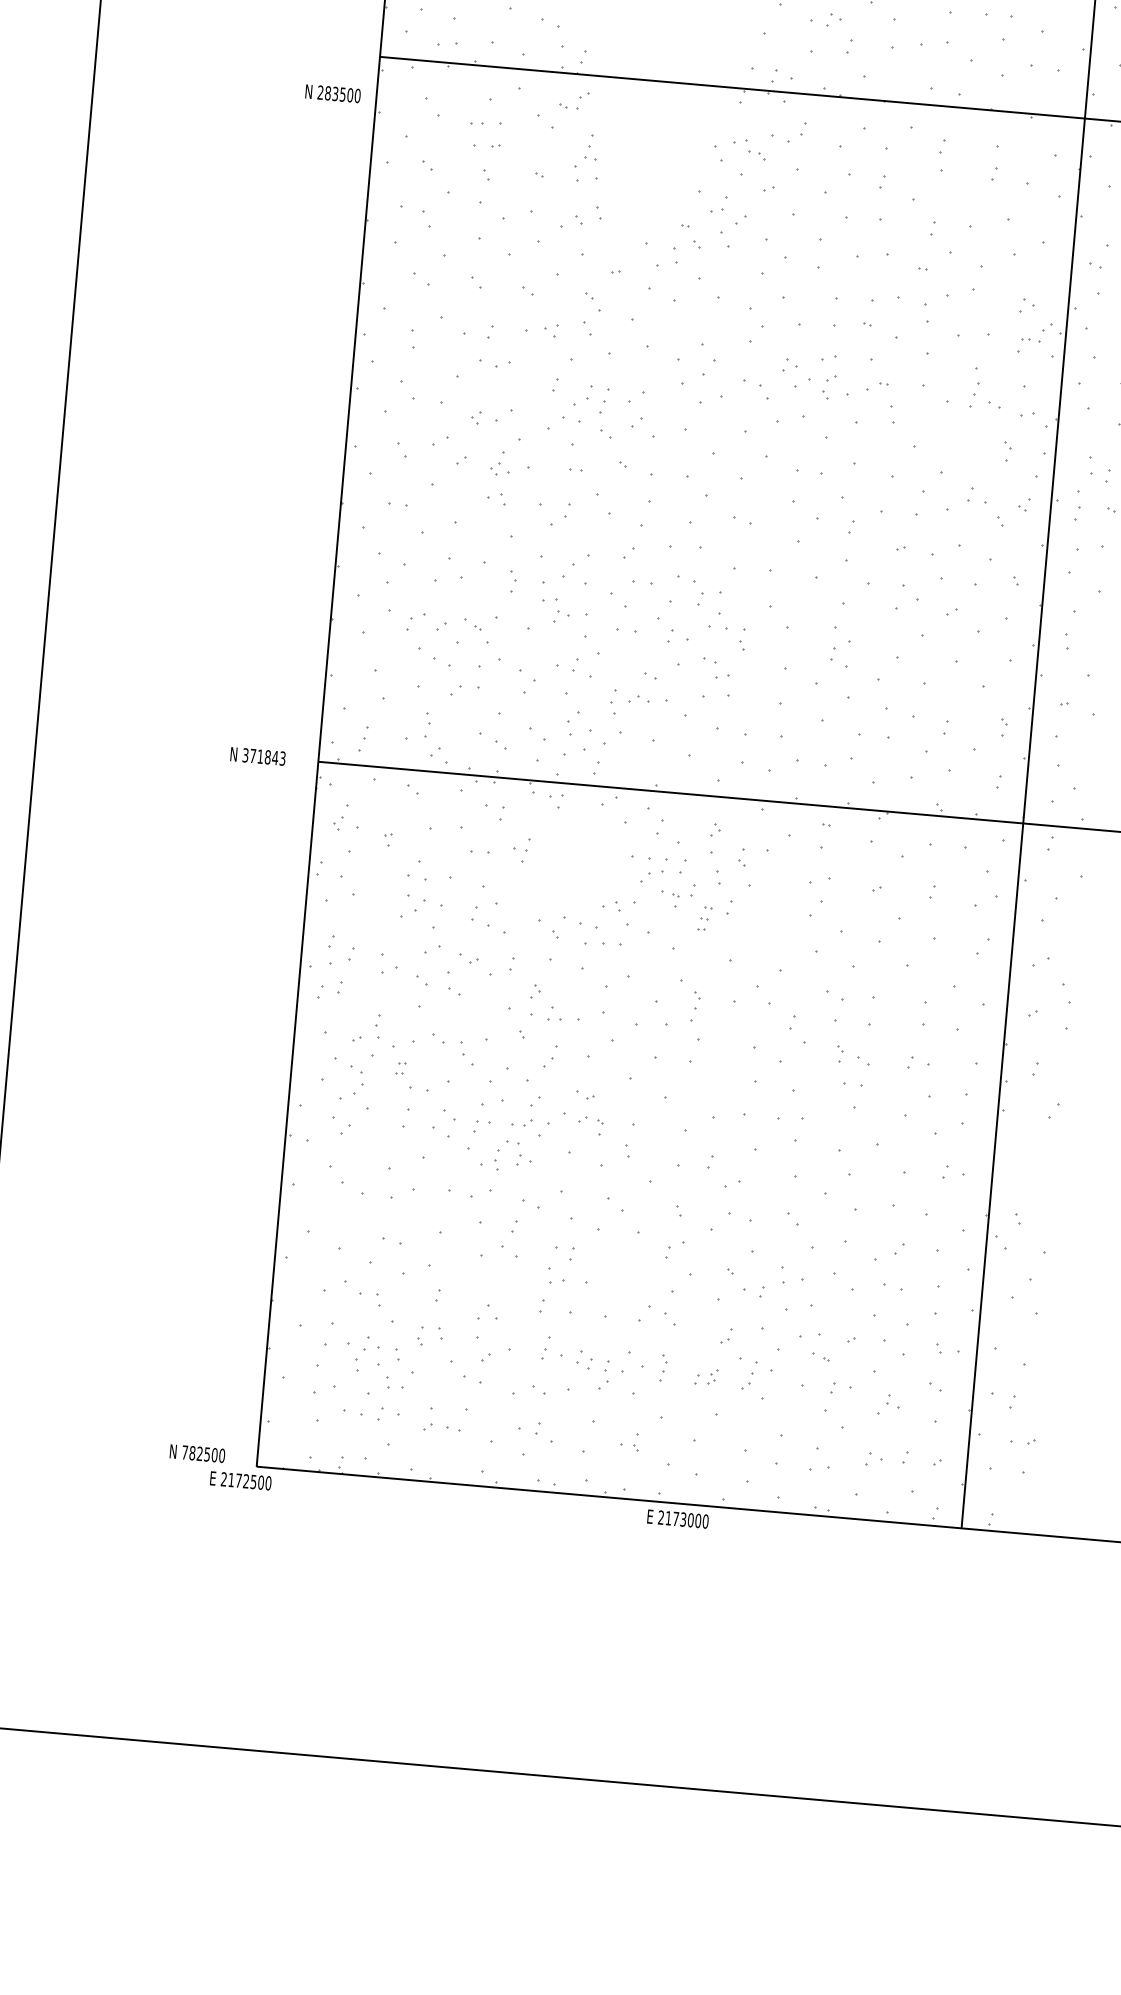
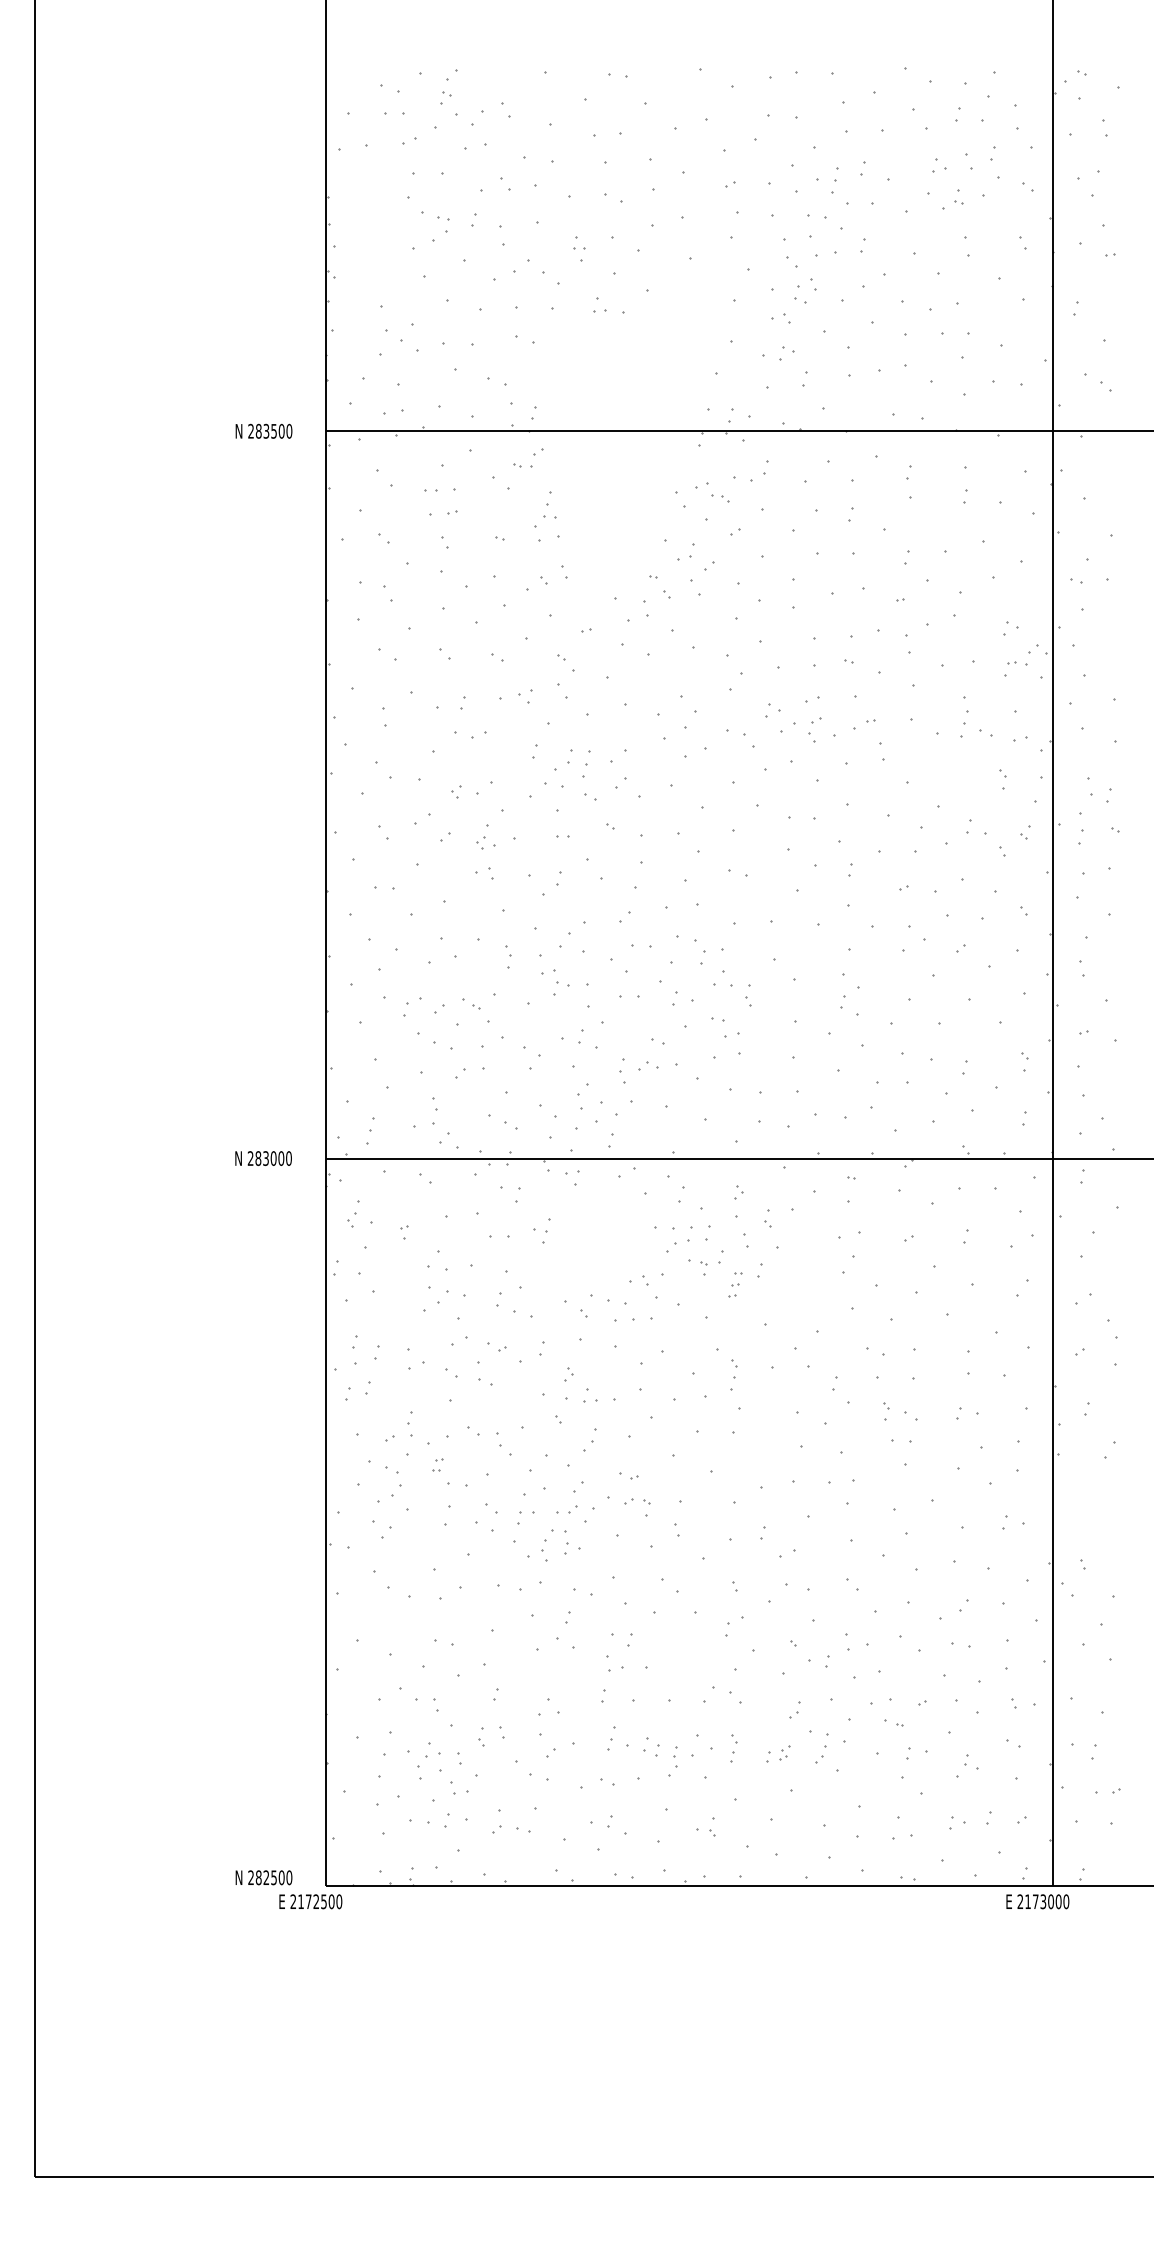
text: (332, 92) -> (263, 430), moved
text: (263, 756) -> (269, 1158), 371843 -> 283000
text: (184, 1452) -> (250, 1877), 782500 -> 282500
text: (677, 1518) -> (1037, 1901), moved

